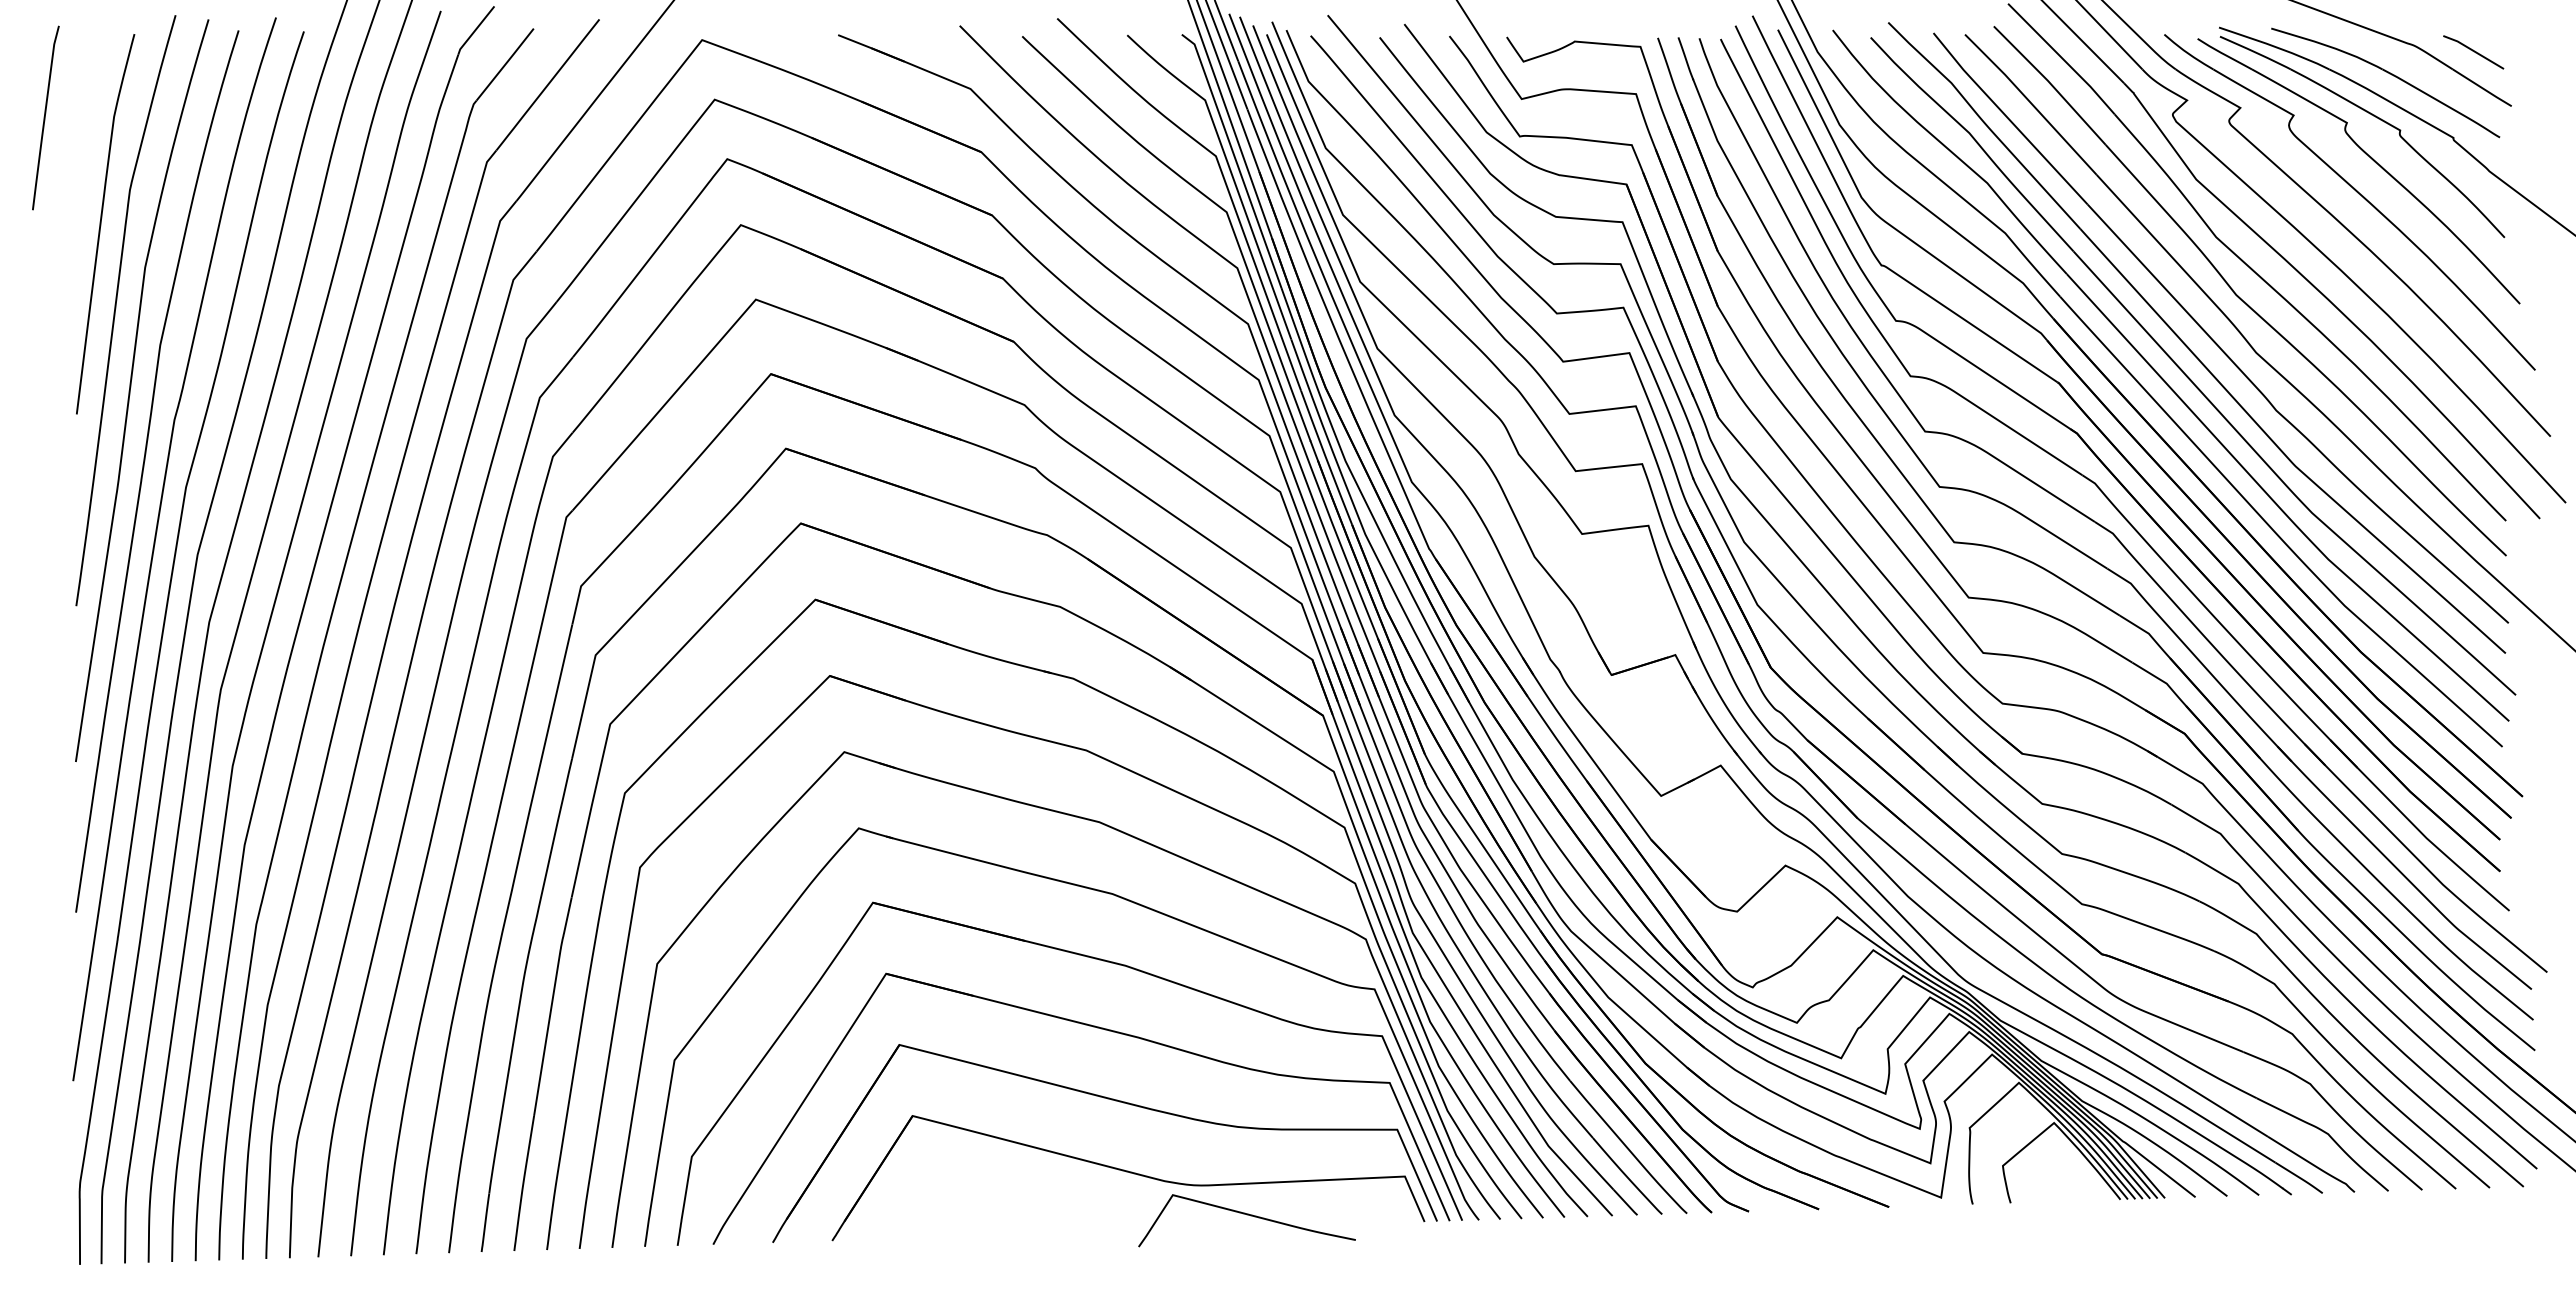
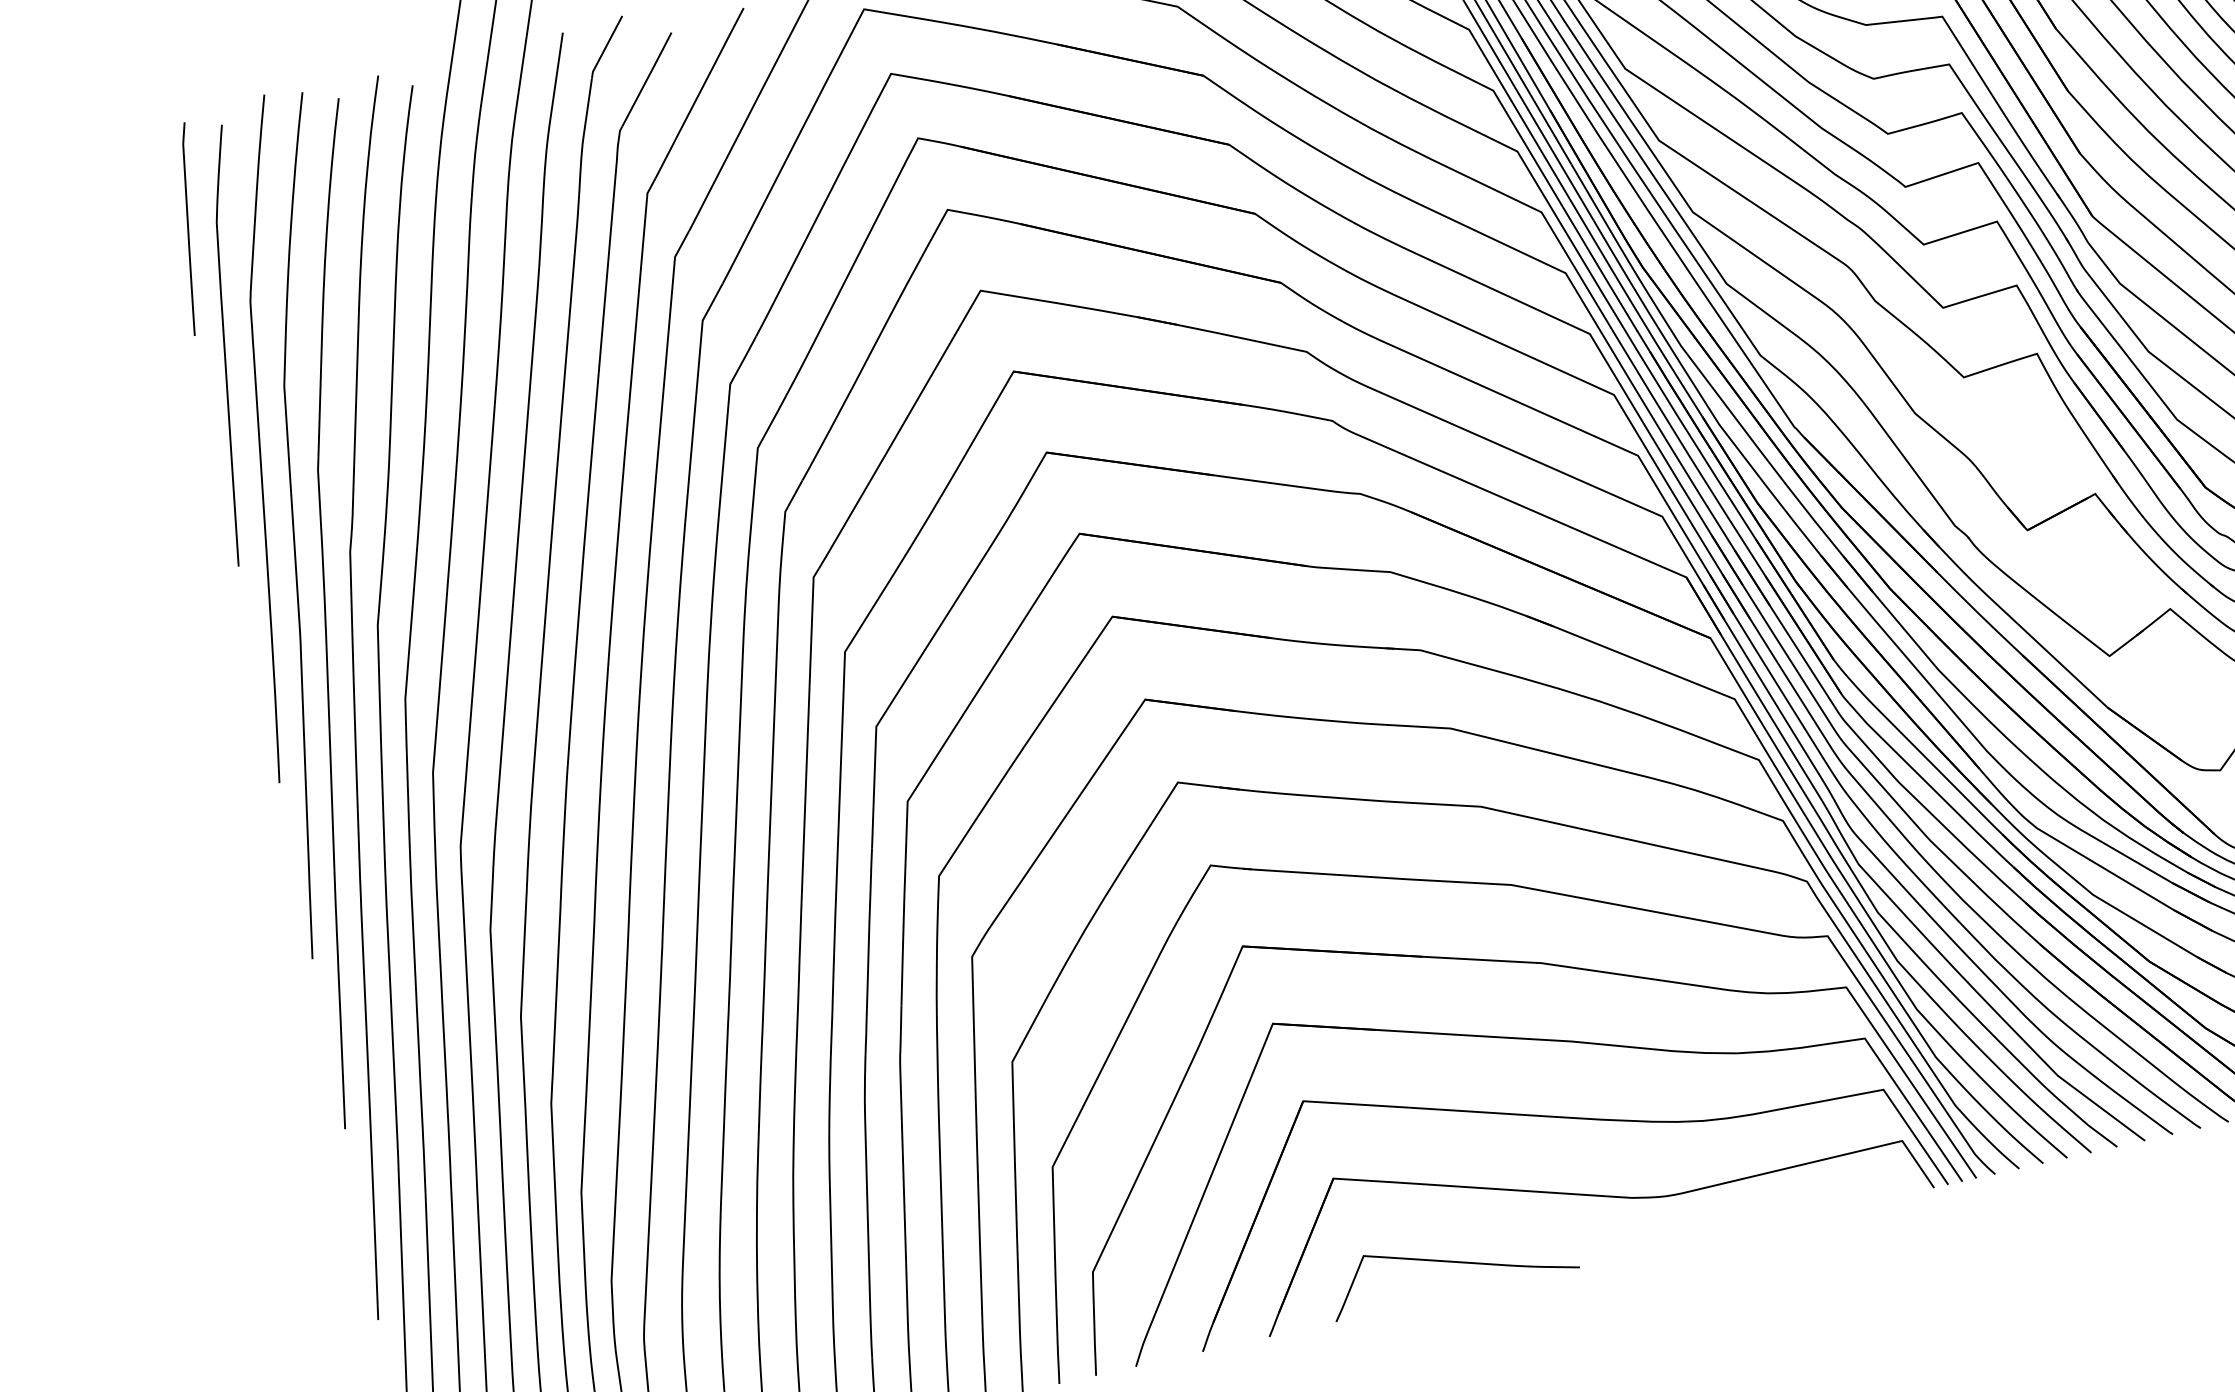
curve: (45, 117) -> (189, 228), moved
curve: (1246, 1215) -> (1451, 1263), moved

